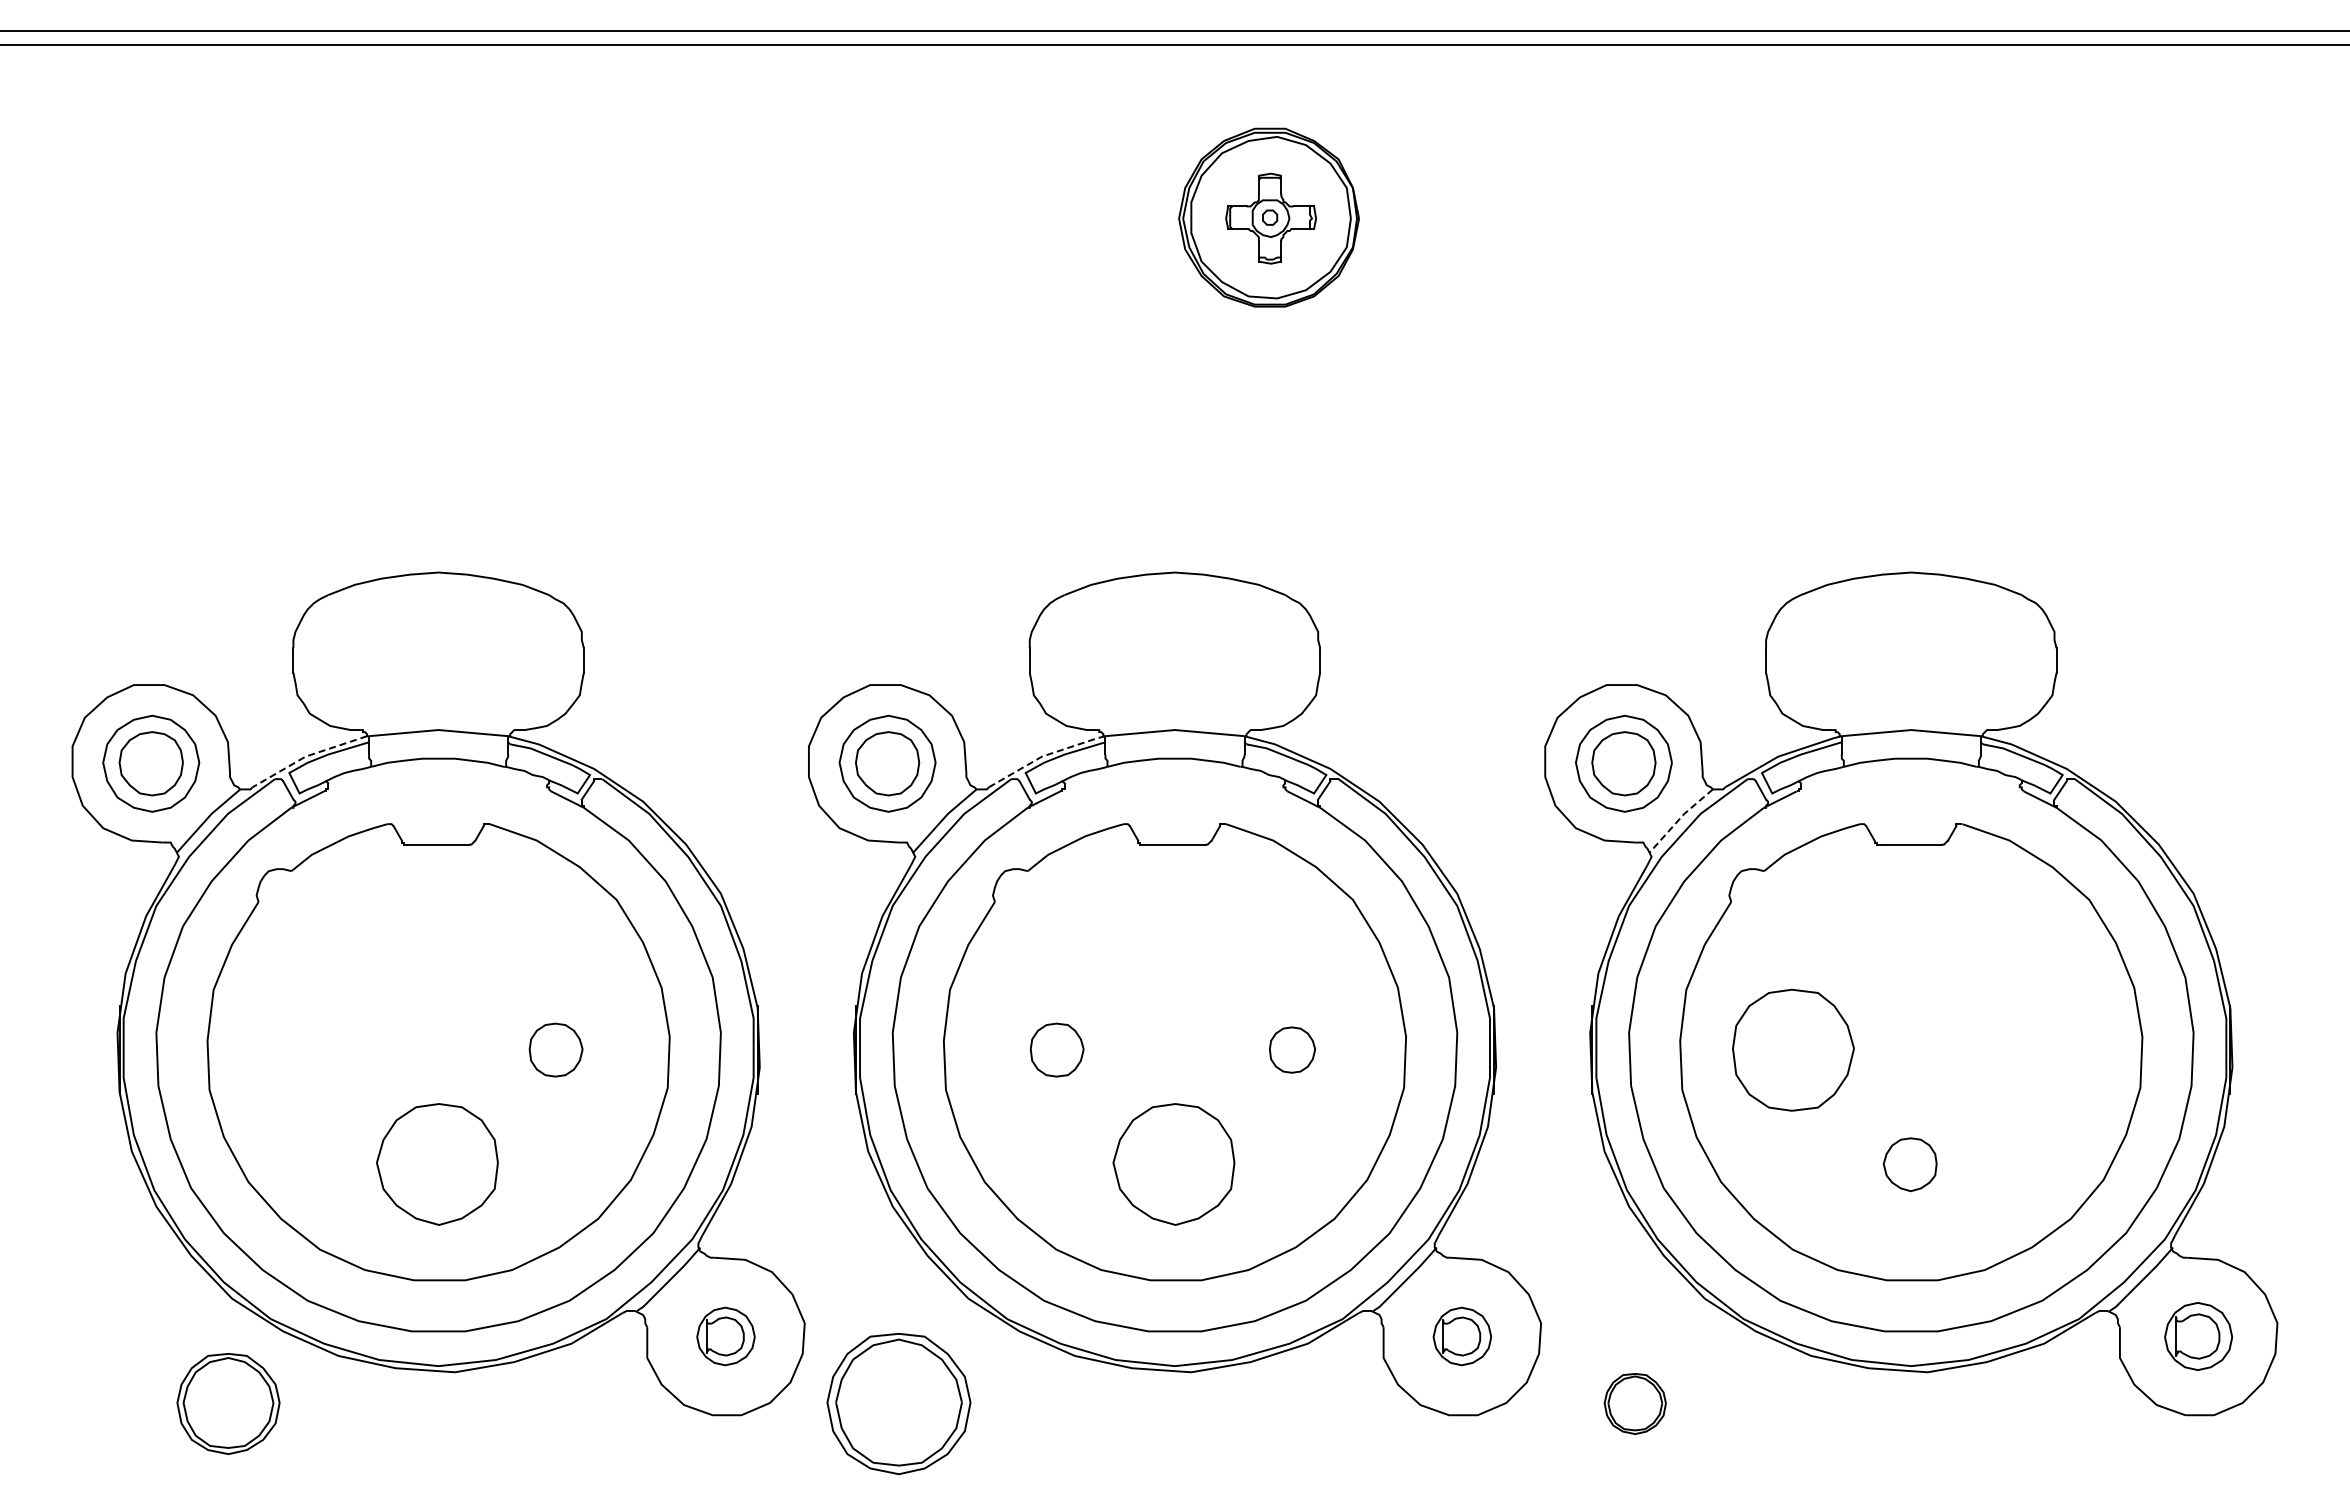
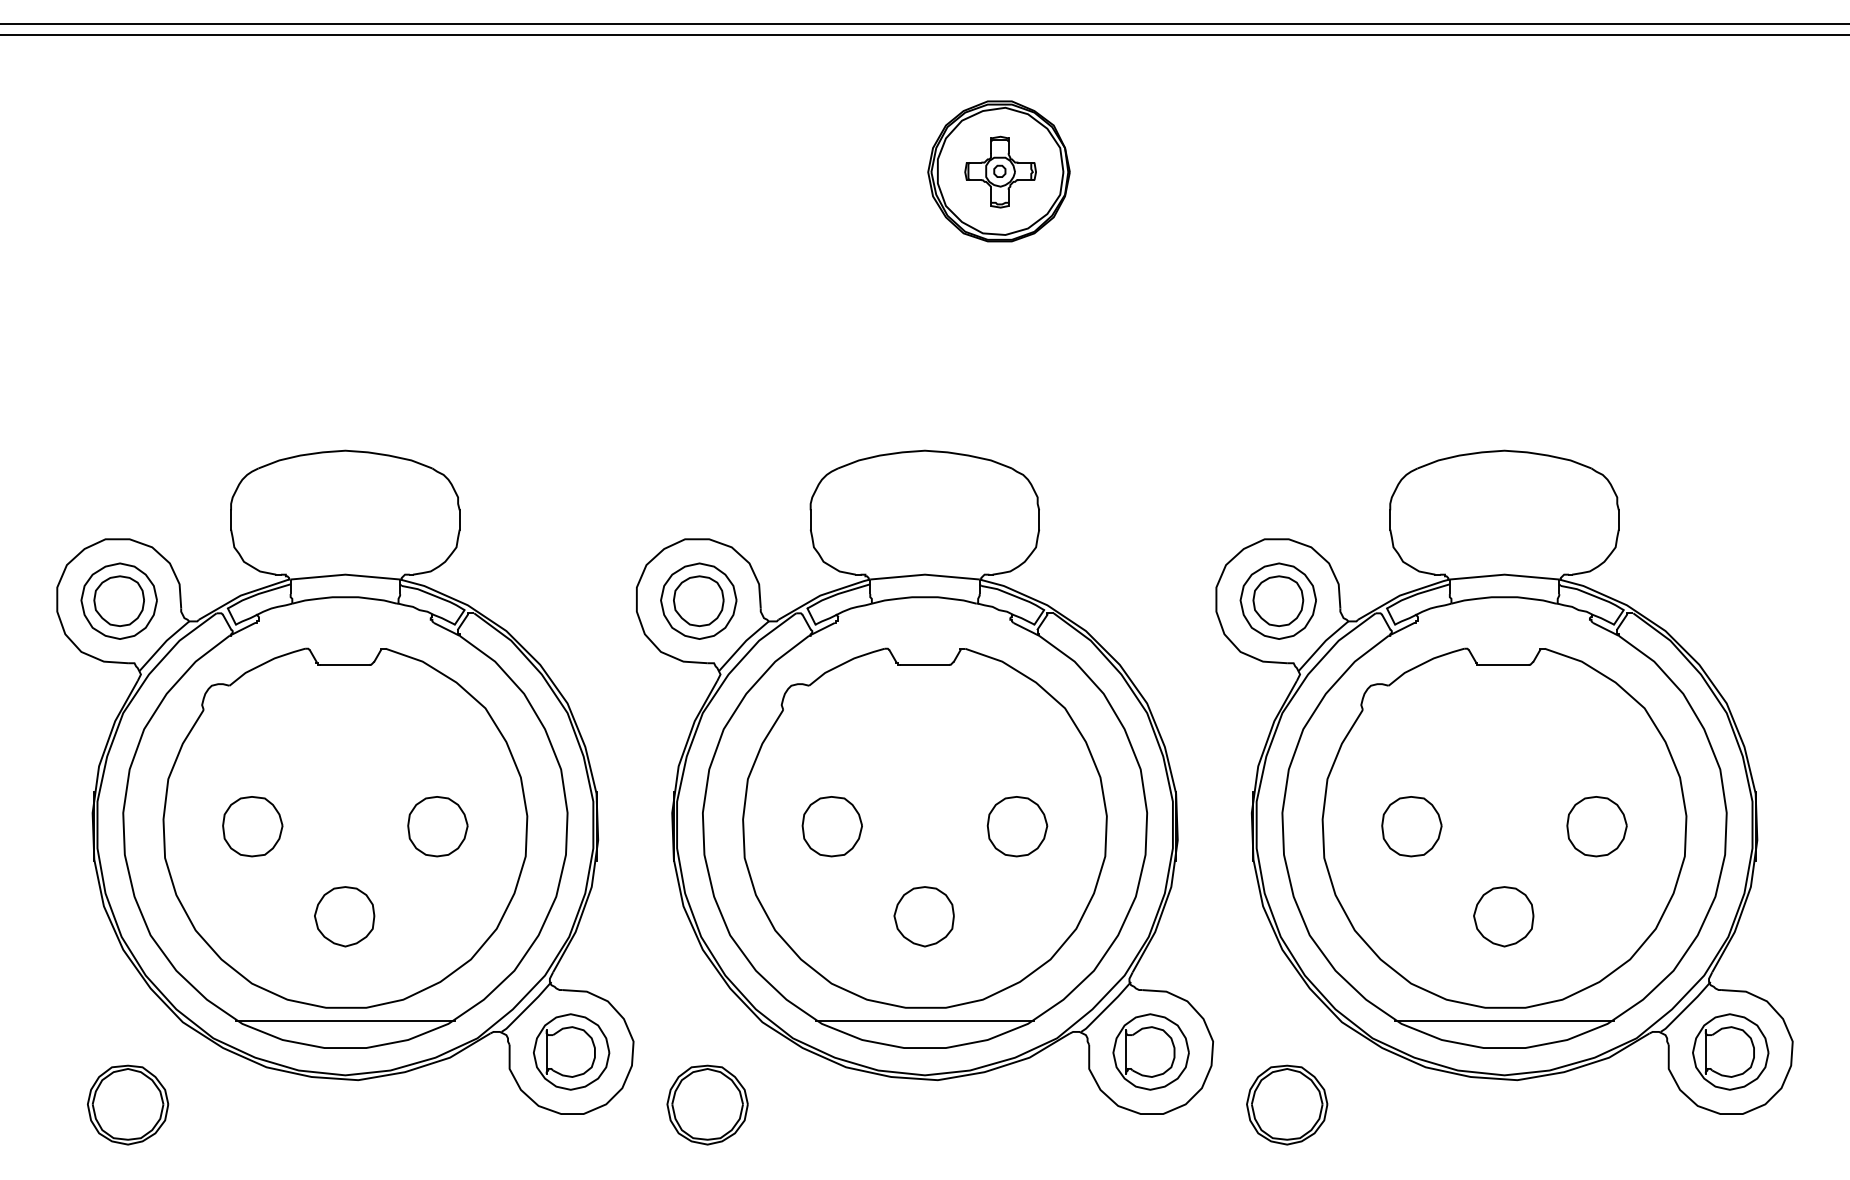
line: (307, 755) -> (242, 594), dashed -> solid
line: (1044, 755) -> (822, 594), dashed -> solid
line: (1679, 819) -> (1322, 645), dashed -> solid
part: (320, 1049) -> (252, 826), added
part: (555, 1049) -> (437, 826), size x1.43
part: (1056, 1049) -> (831, 826), size x1.43
part: (1292, 1049) -> (1017, 826), size x1.67
part: (1793, 1049) -> (1411, 826), size x0.62
part: (2028, 1049) -> (1596, 826), added
part: (437, 1164) -> (344, 916), size x0.62
part: (1173, 1164) -> (923, 916), size x0.62
part: (1909, 1164) -> (1503, 916), size x1.43
line: (438, 1296) -> (345, 1020), added
line: (1174, 1296) -> (924, 1020), added
line: (1911, 1296) -> (1504, 1020), added
part: (725, 1336) -> (571, 1052), size x1.67
part: (1462, 1336) -> (1151, 1052), size x1.67
part: (2198, 1336) -> (1730, 1052), size x1.43
part: (228, 1403) -> (128, 1104), moved
part: (898, 1403) -> (707, 1104), size x0.71
part: (1635, 1403) -> (1287, 1104), size x1.67

